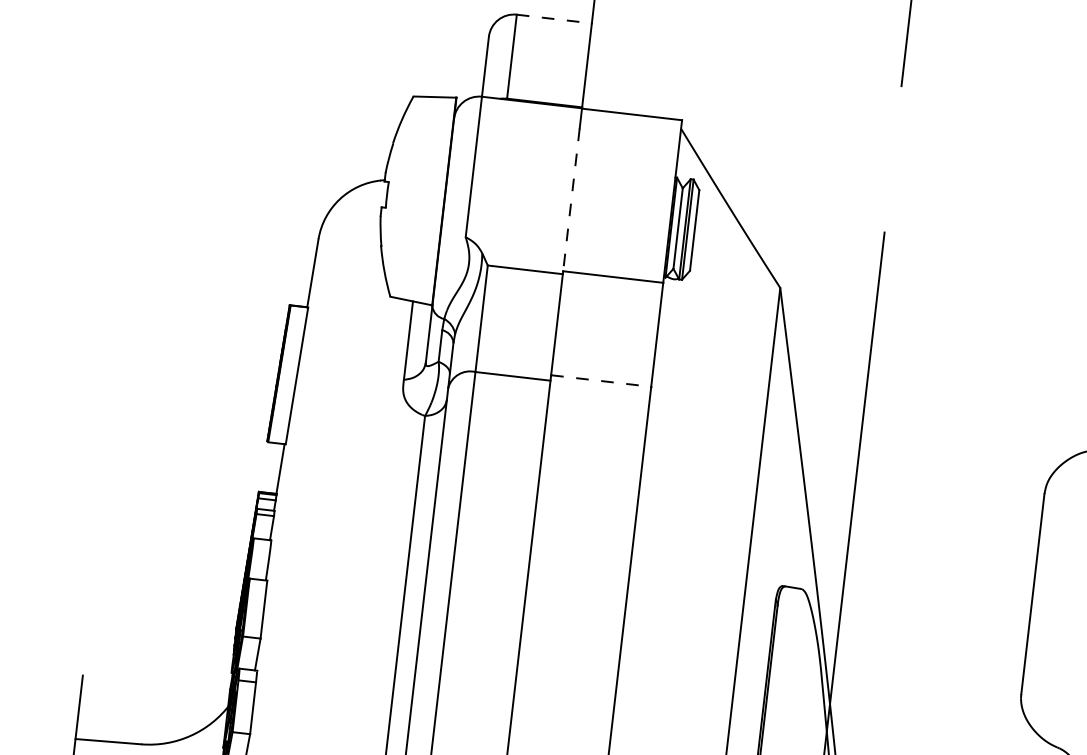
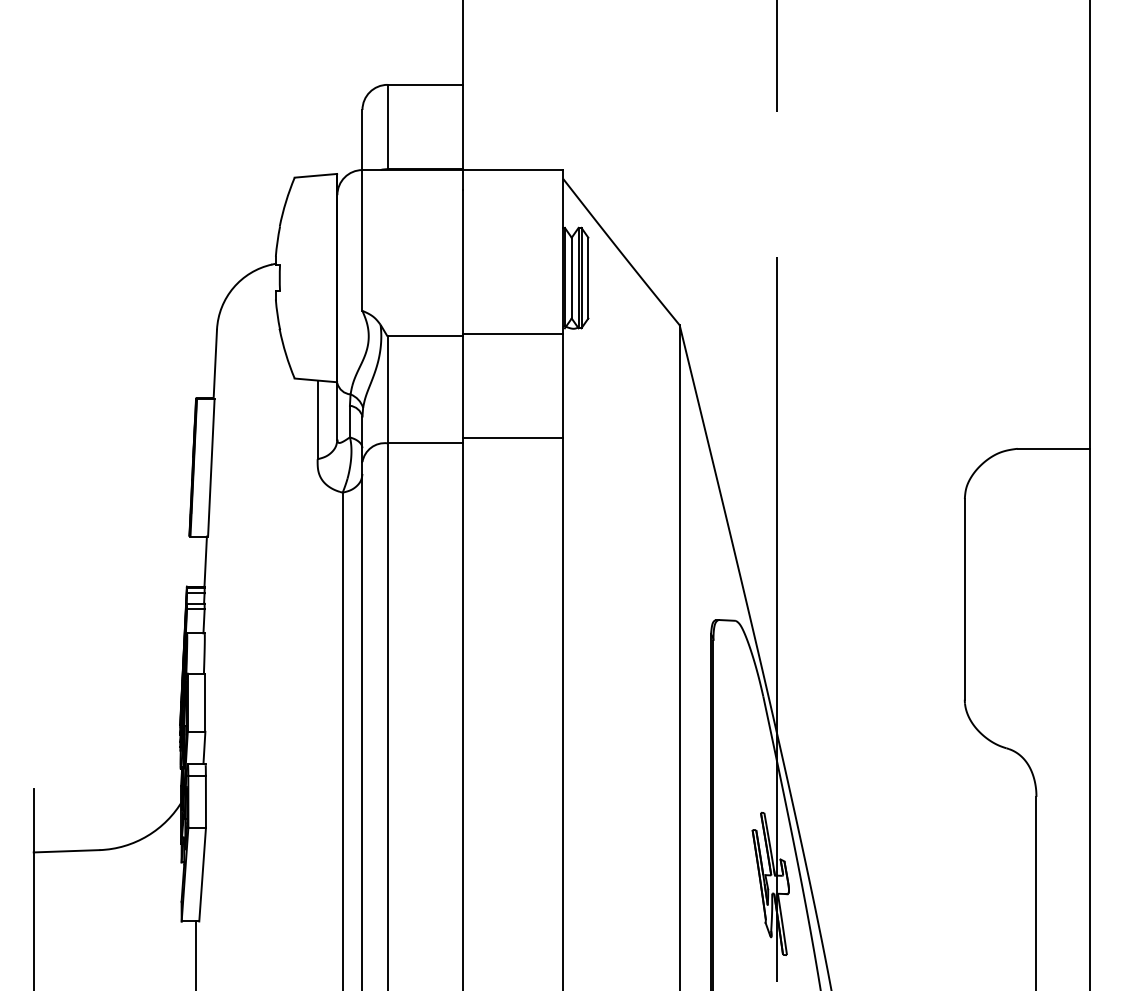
line: (554, 18) -> (425, 84), dashed -> solid
line: (571, 199) -> (462, 261), dashed -> solid
line: (601, 380) -> (513, 437), dashed -> solid

